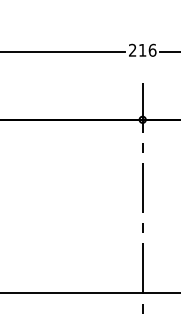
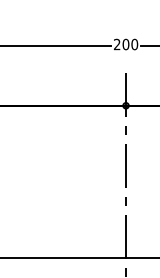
text: (147, 50) -> (130, 44), 216 -> 200

